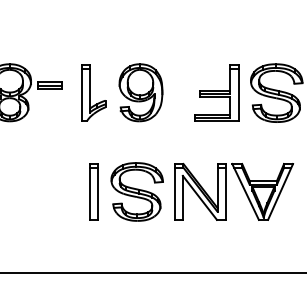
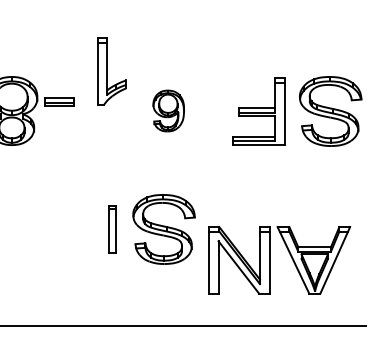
part: (140, 92) -> (168, 110), size x0.6
part: (93, 93) -> (111, 71), moved
part: (93, 191) -> (111, 229), size x0.7
part: (226, 191) -> (270, 260), moved

